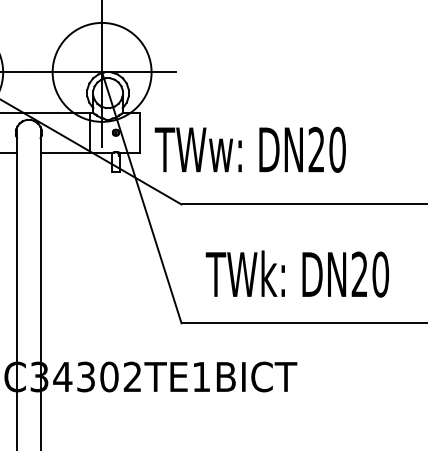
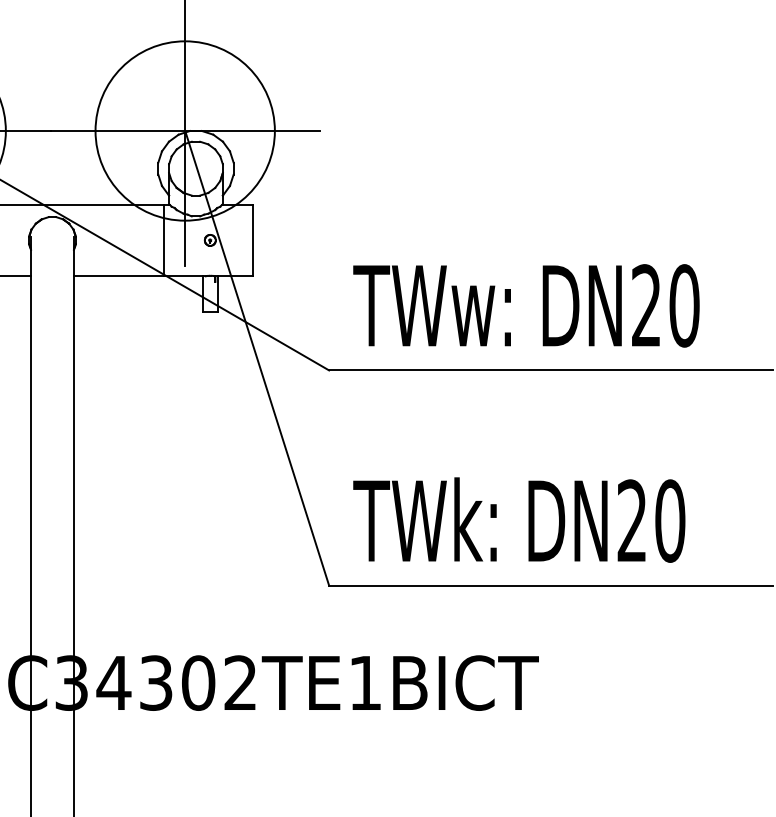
text: (249, 149) -> (524, 305), moved
text: (296, 273) -> (517, 519), moved

